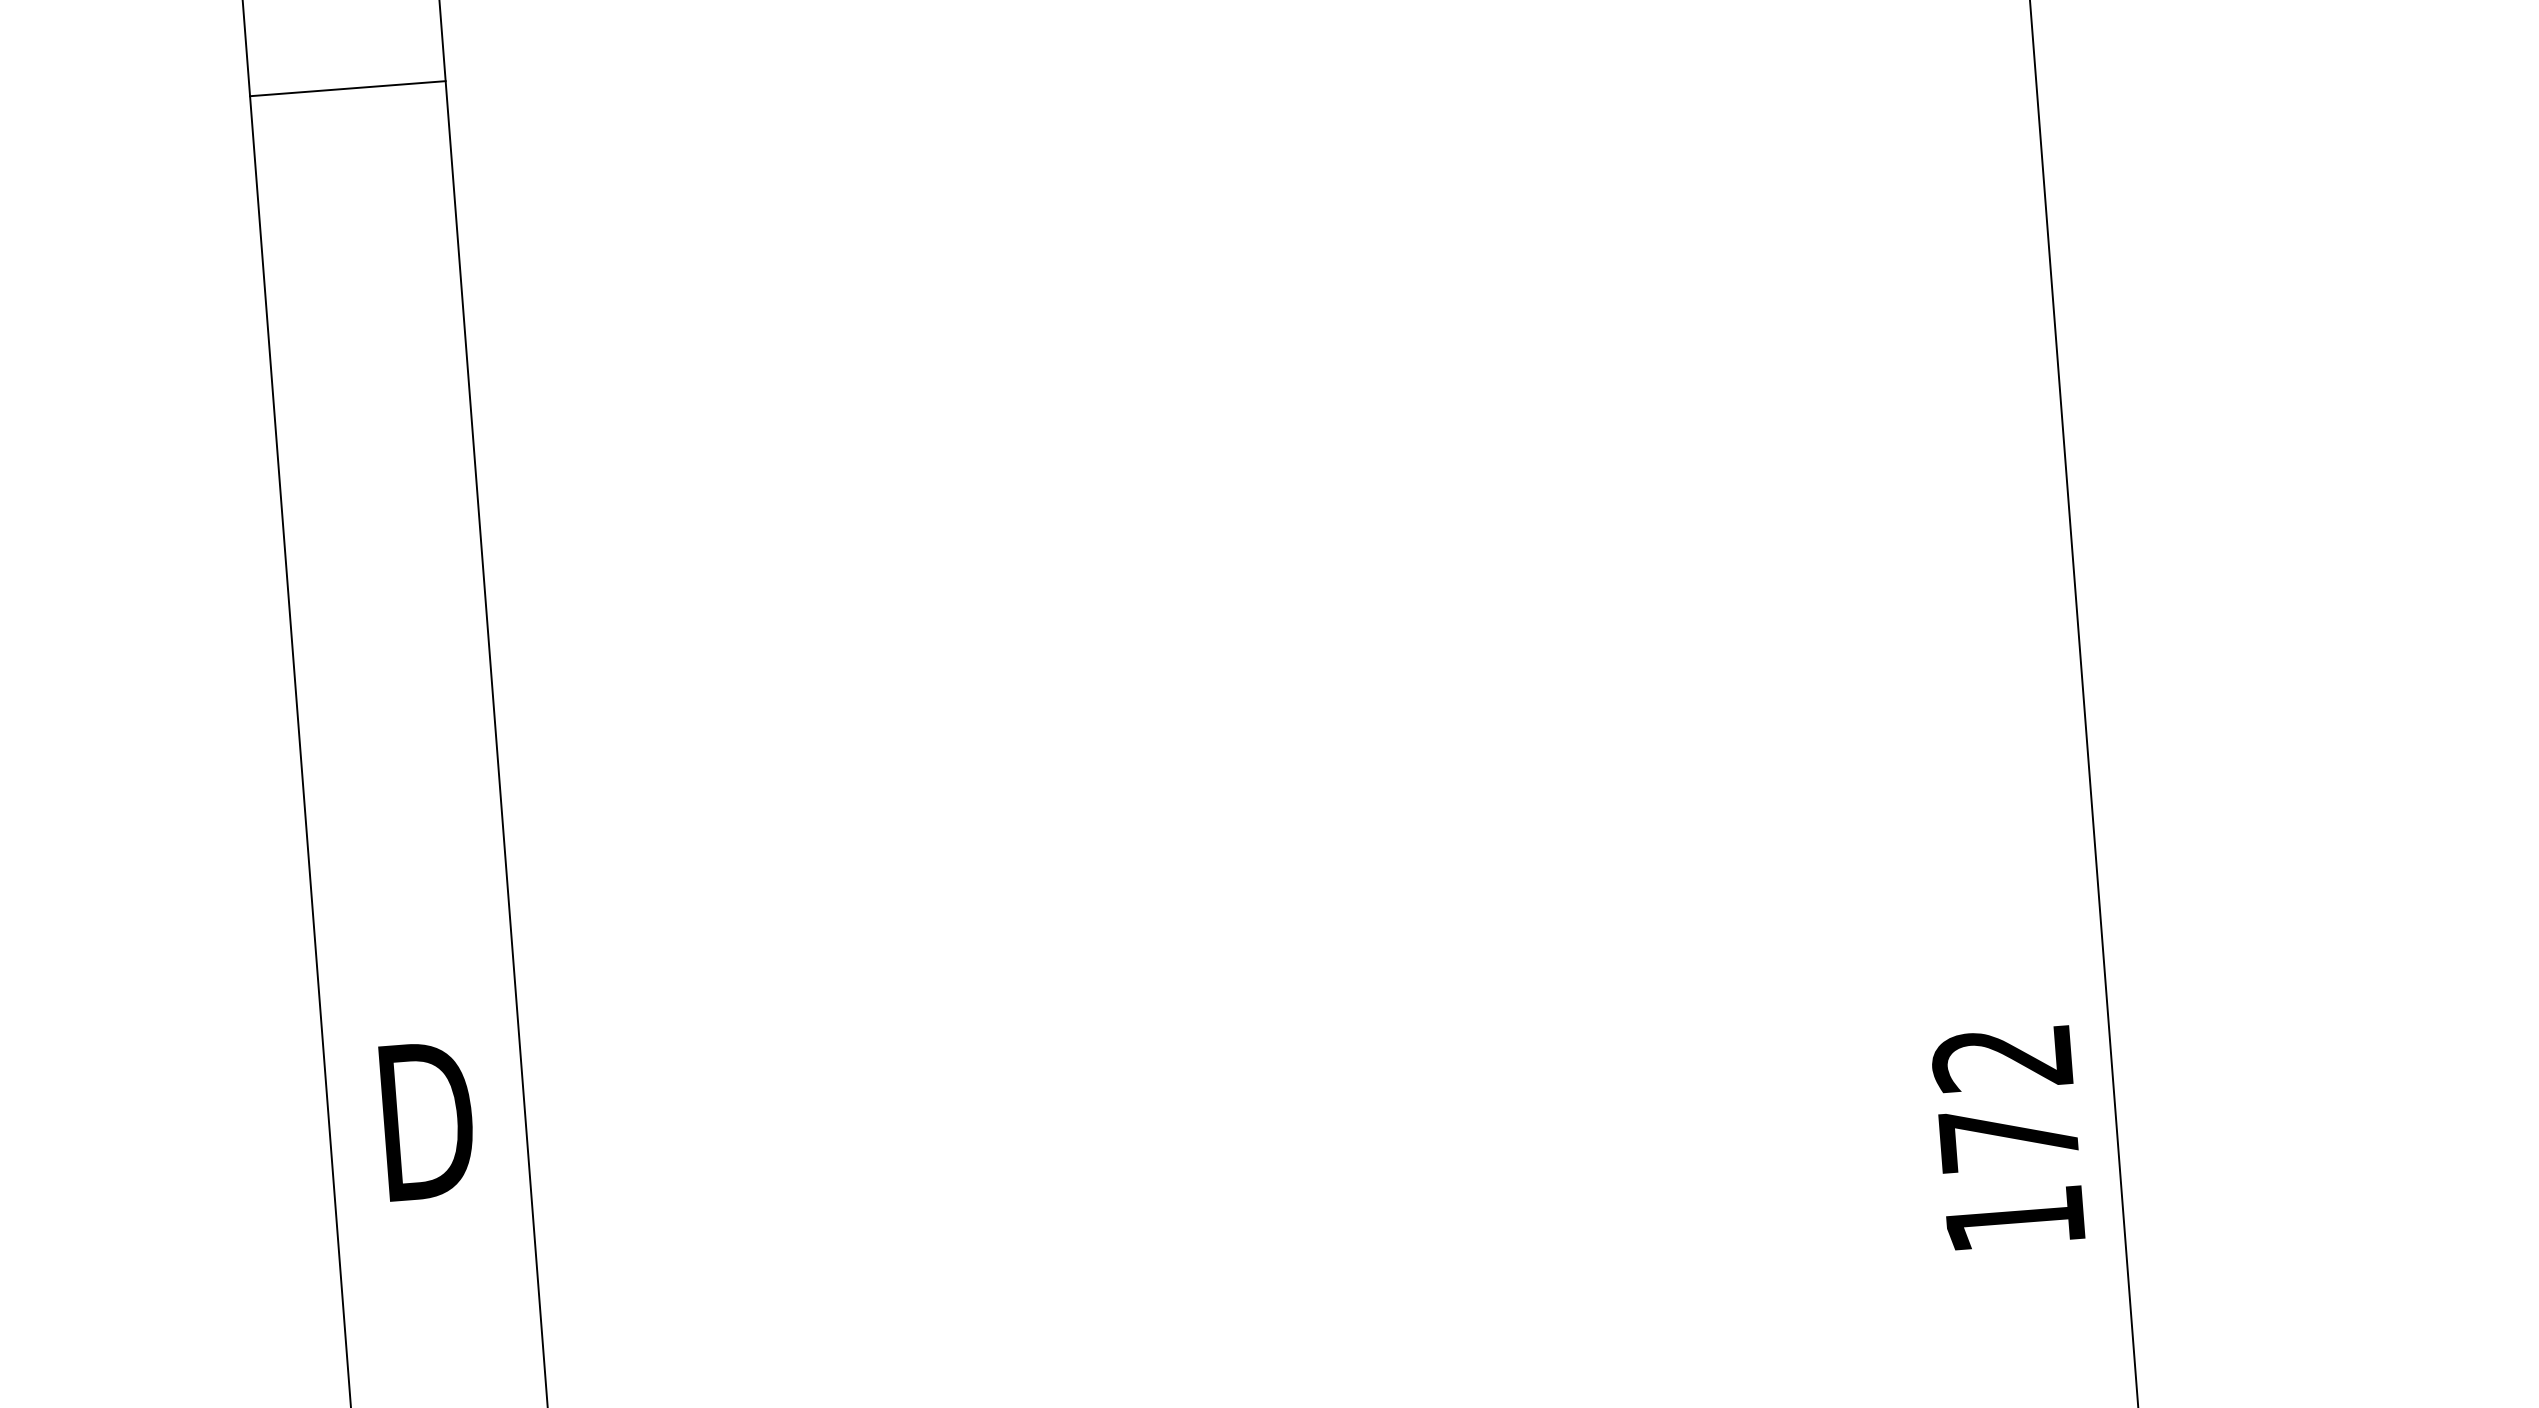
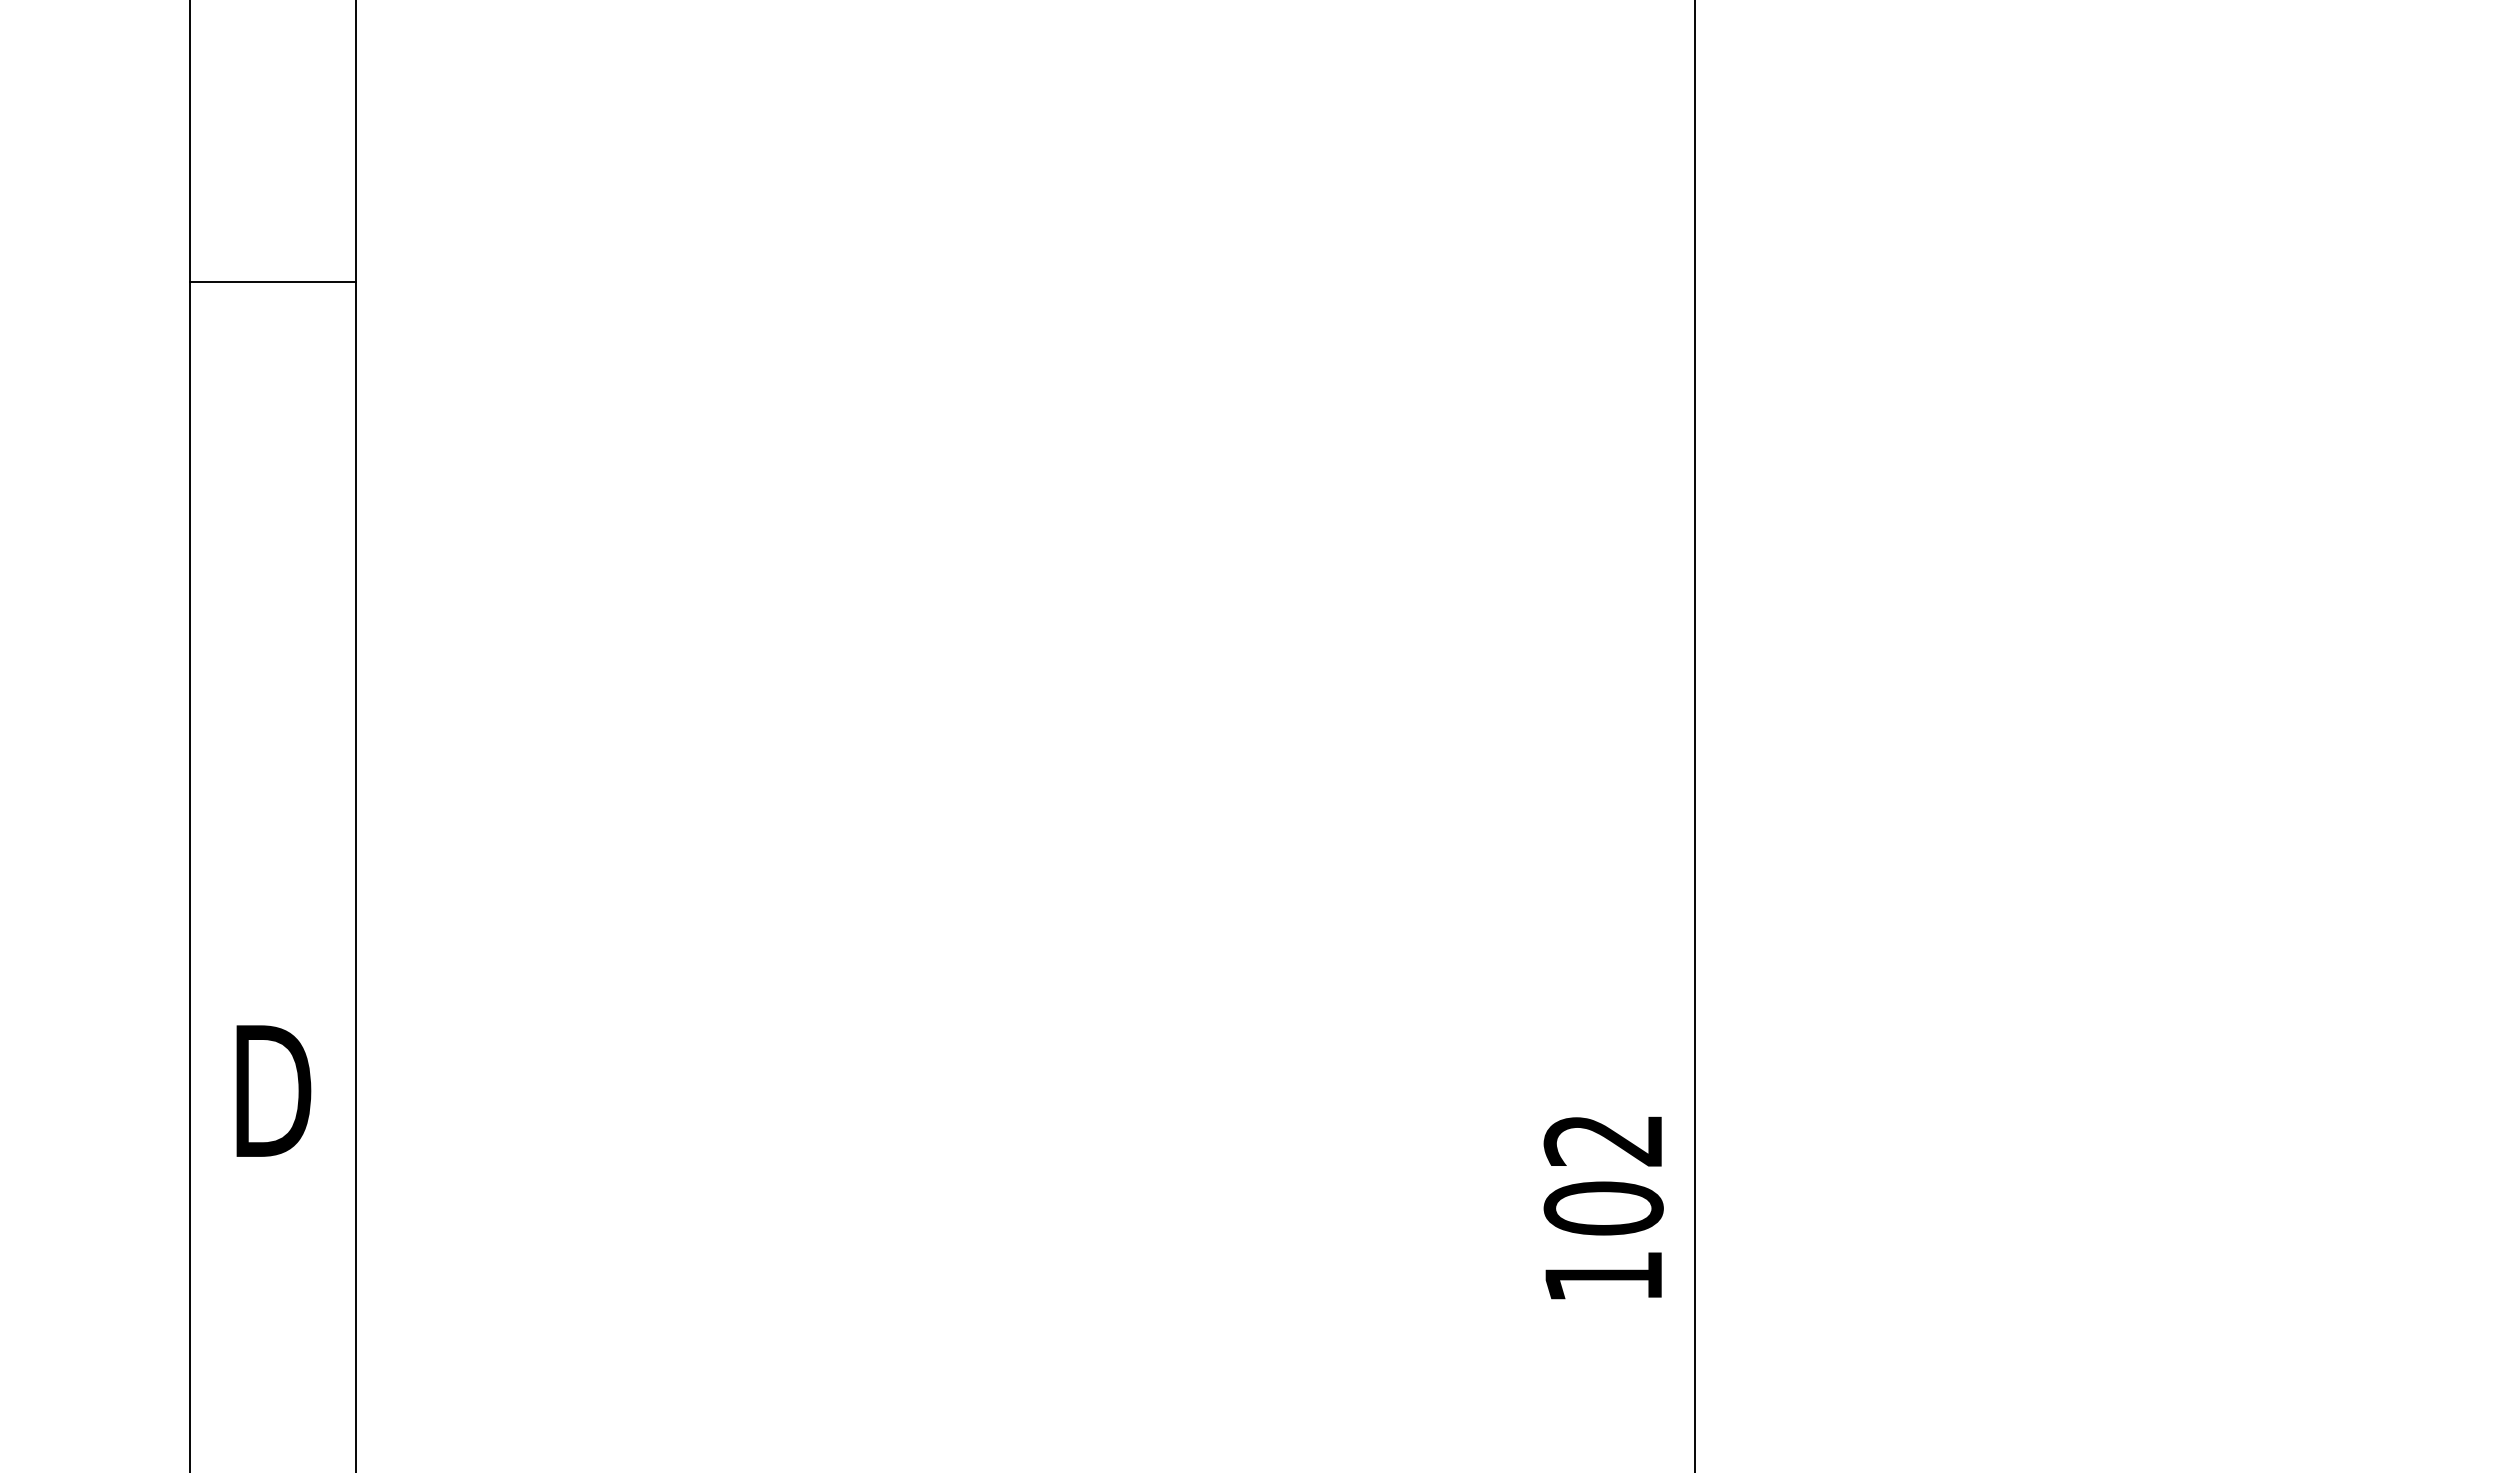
line: (348, 88) -> (273, 281), moved
text: (2008, 1138) -> (1603, 1208), 172 -> 102

